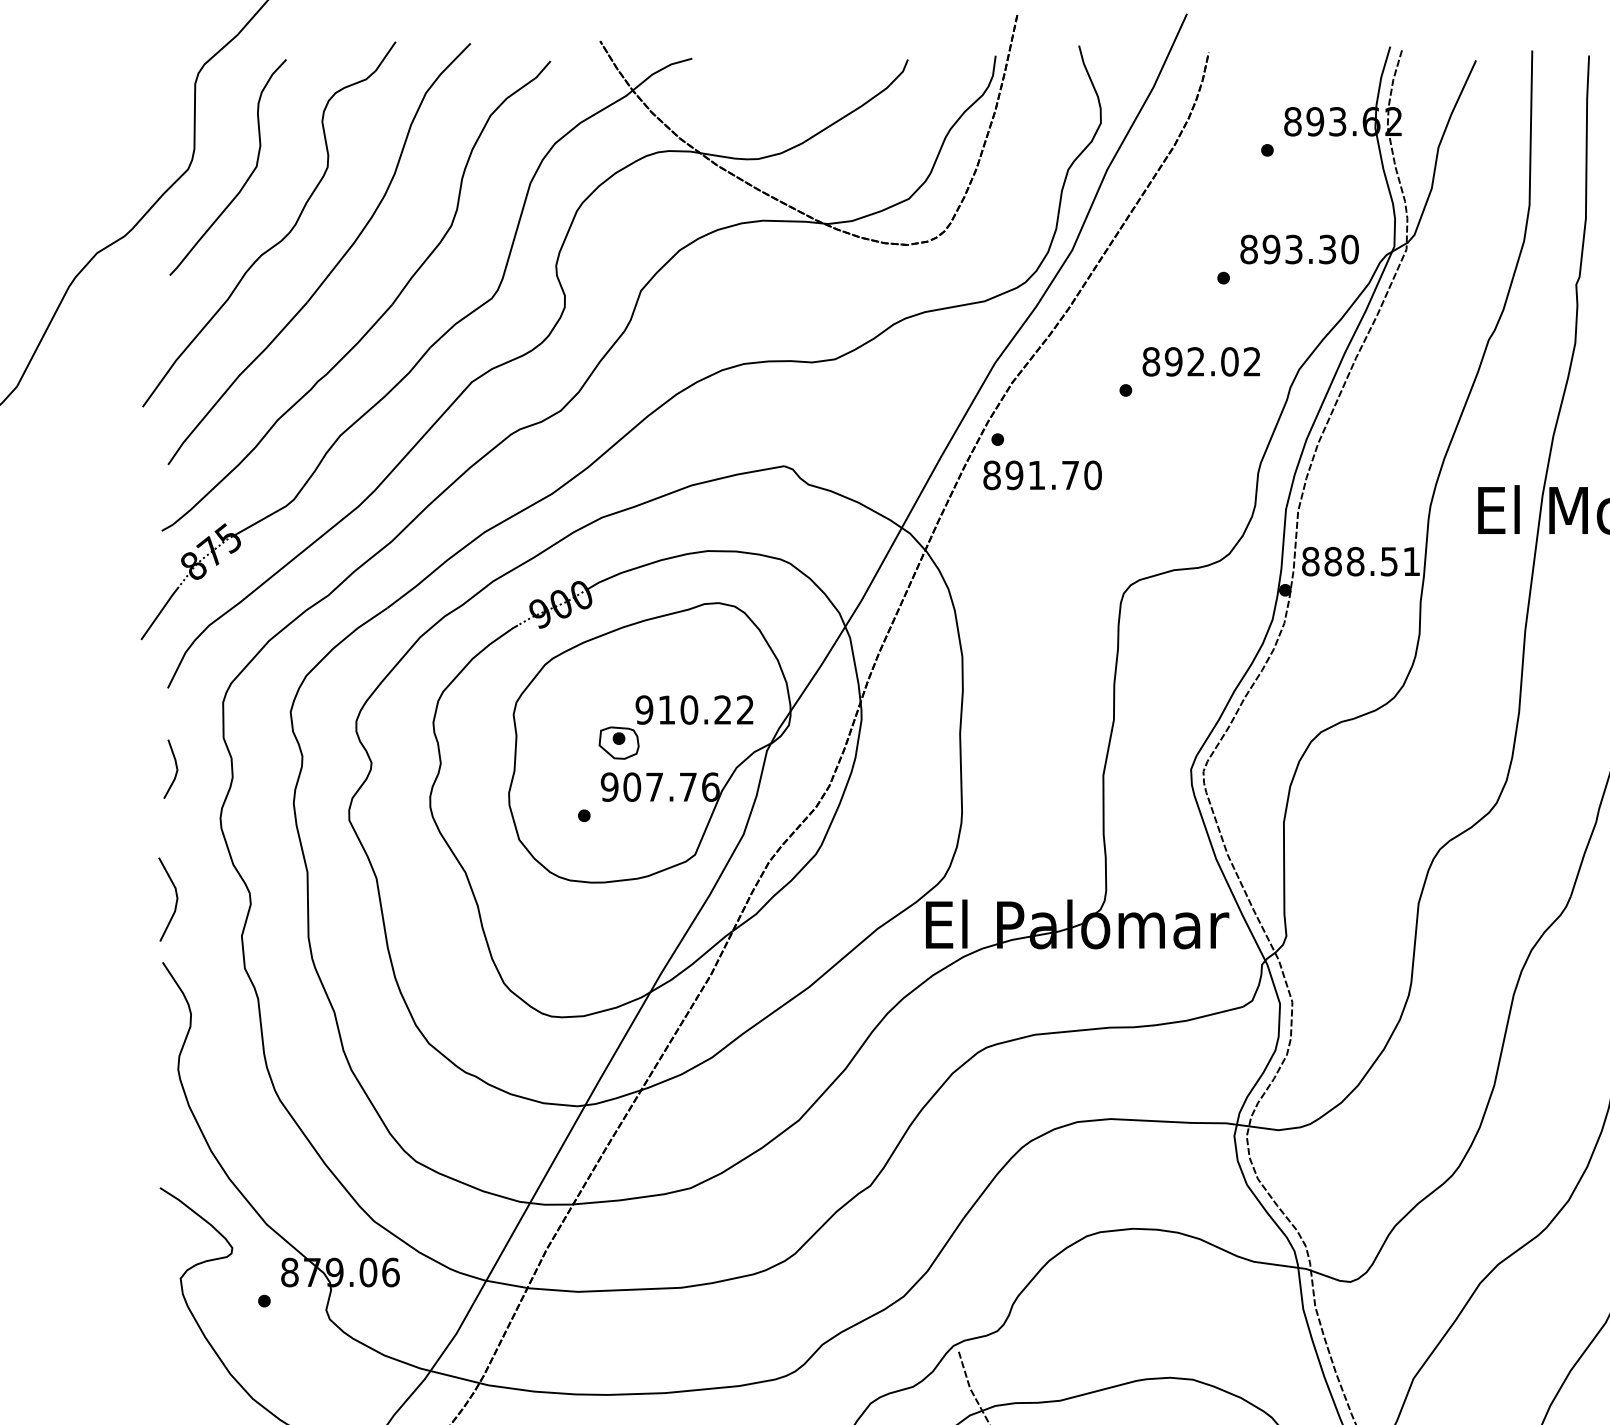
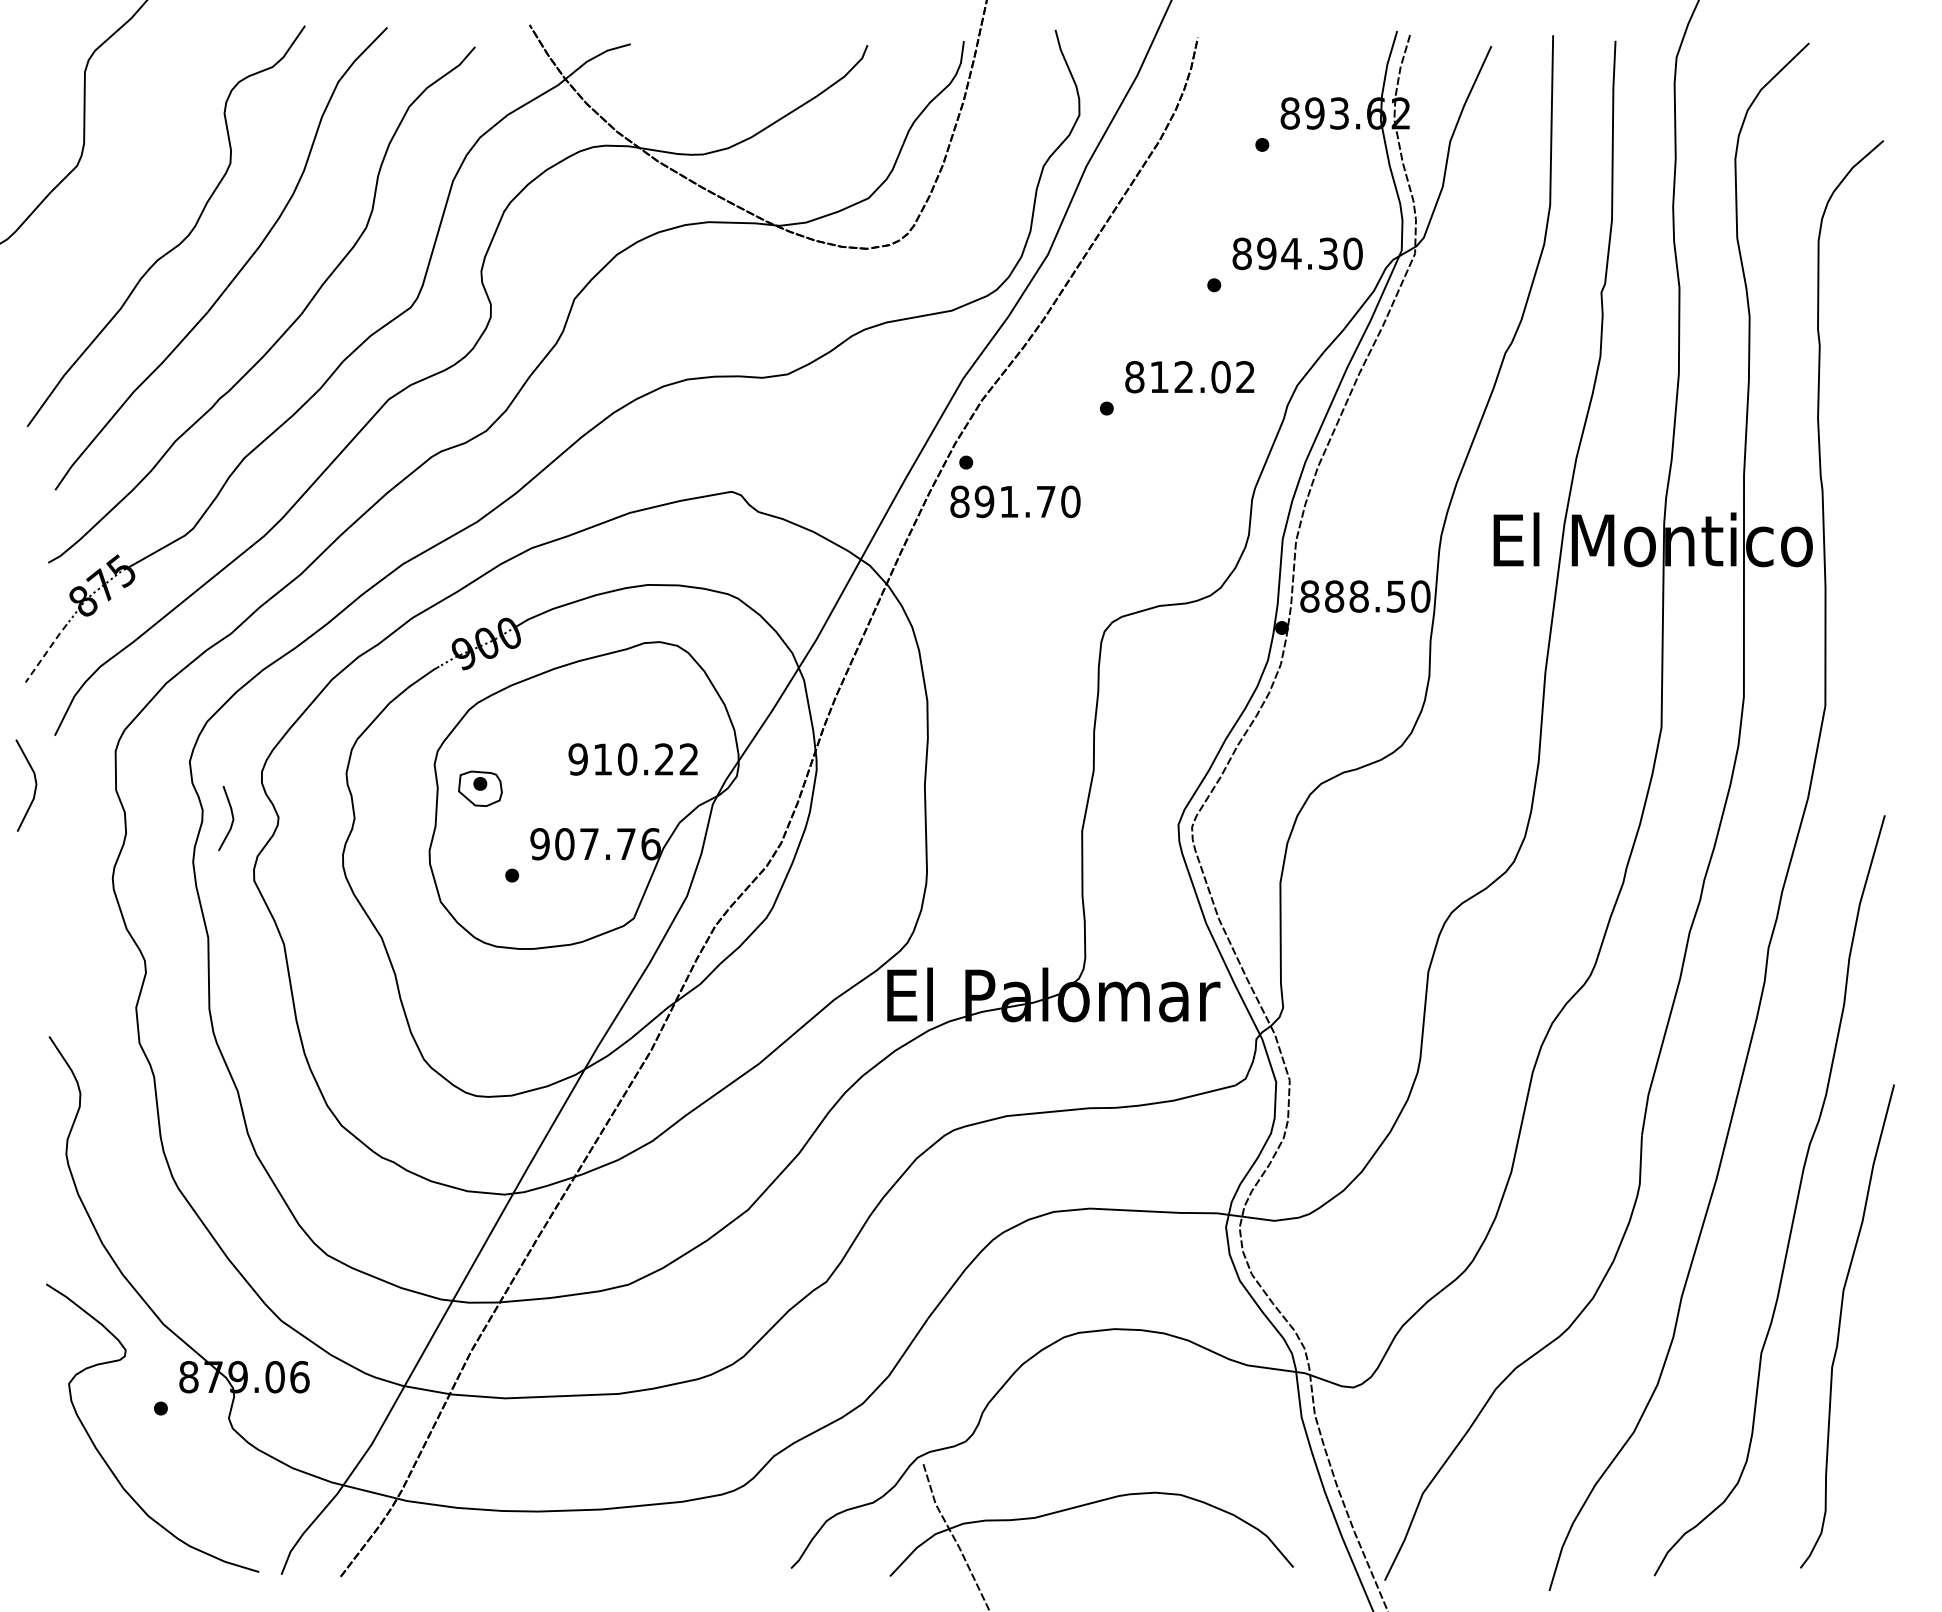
curve: (245, 180) -> (140, 178), removed
text: (1294, 249) -> (1291, 253), 893.30 -> 894.30
text: (1173, 362) -> (1159, 377), 892.02 -> 812.02
text: (1411, 561) -> (1420, 596), 888.51 -> 888.50
line: (160, 613) -> (46, 653), solid -> dashed
part: (619, 742) -> (480, 788), moved
line: (175, 766) -> (231, 815), moved
line: (175, 902) -> (34, 788), moved

